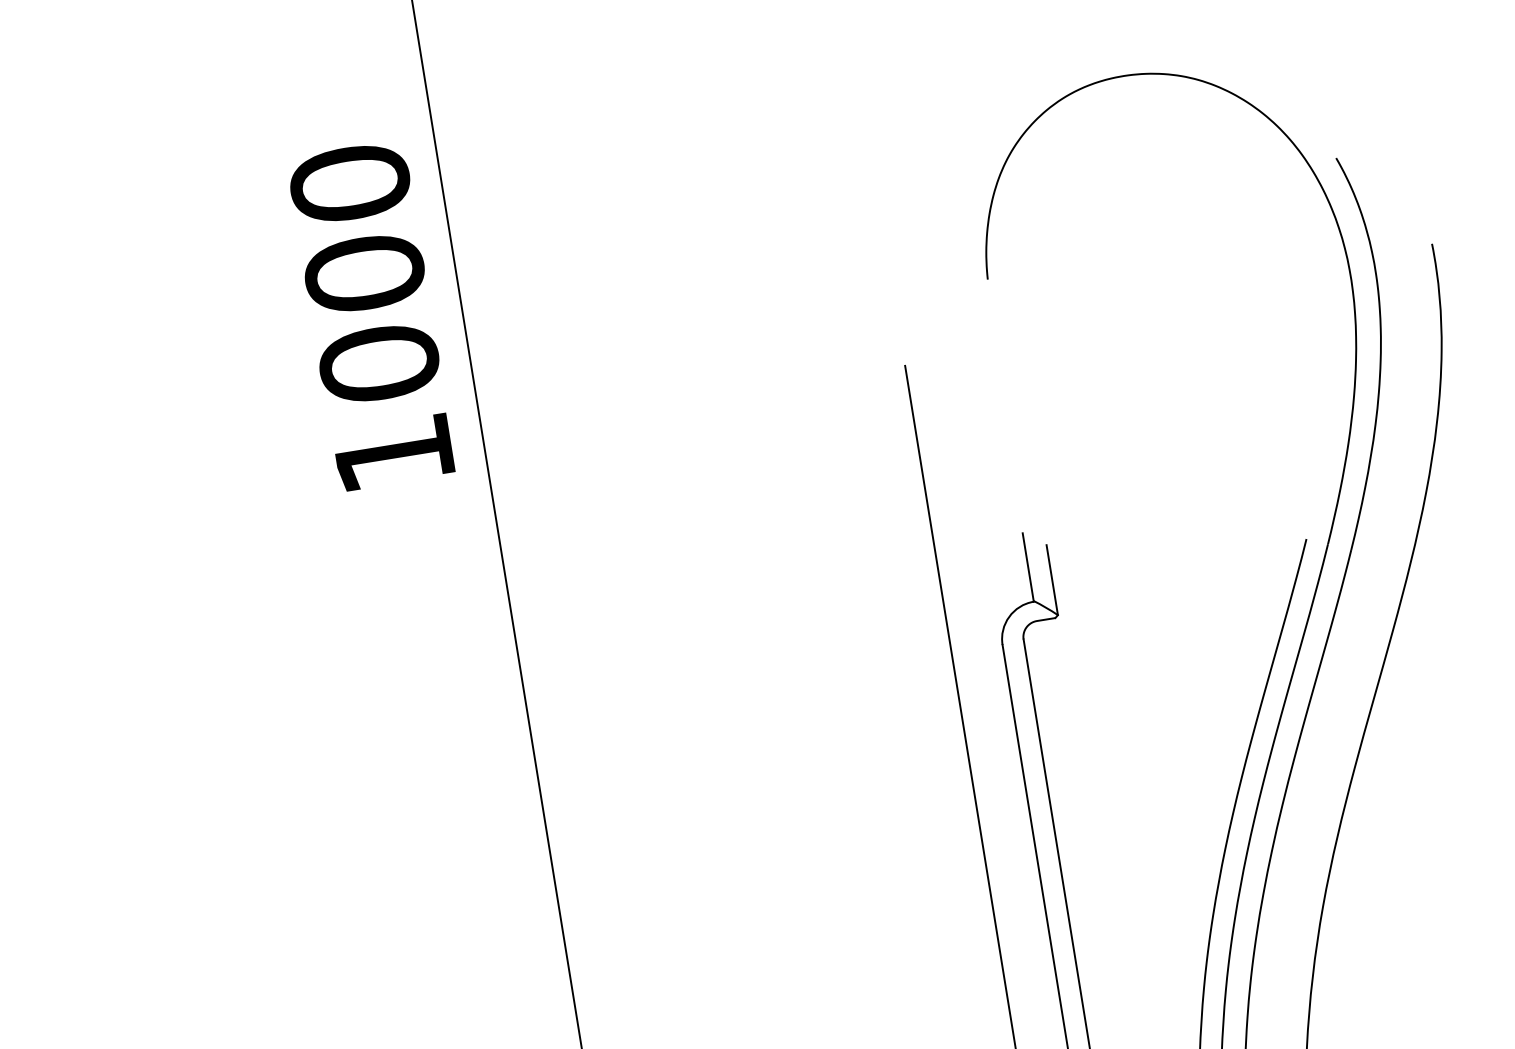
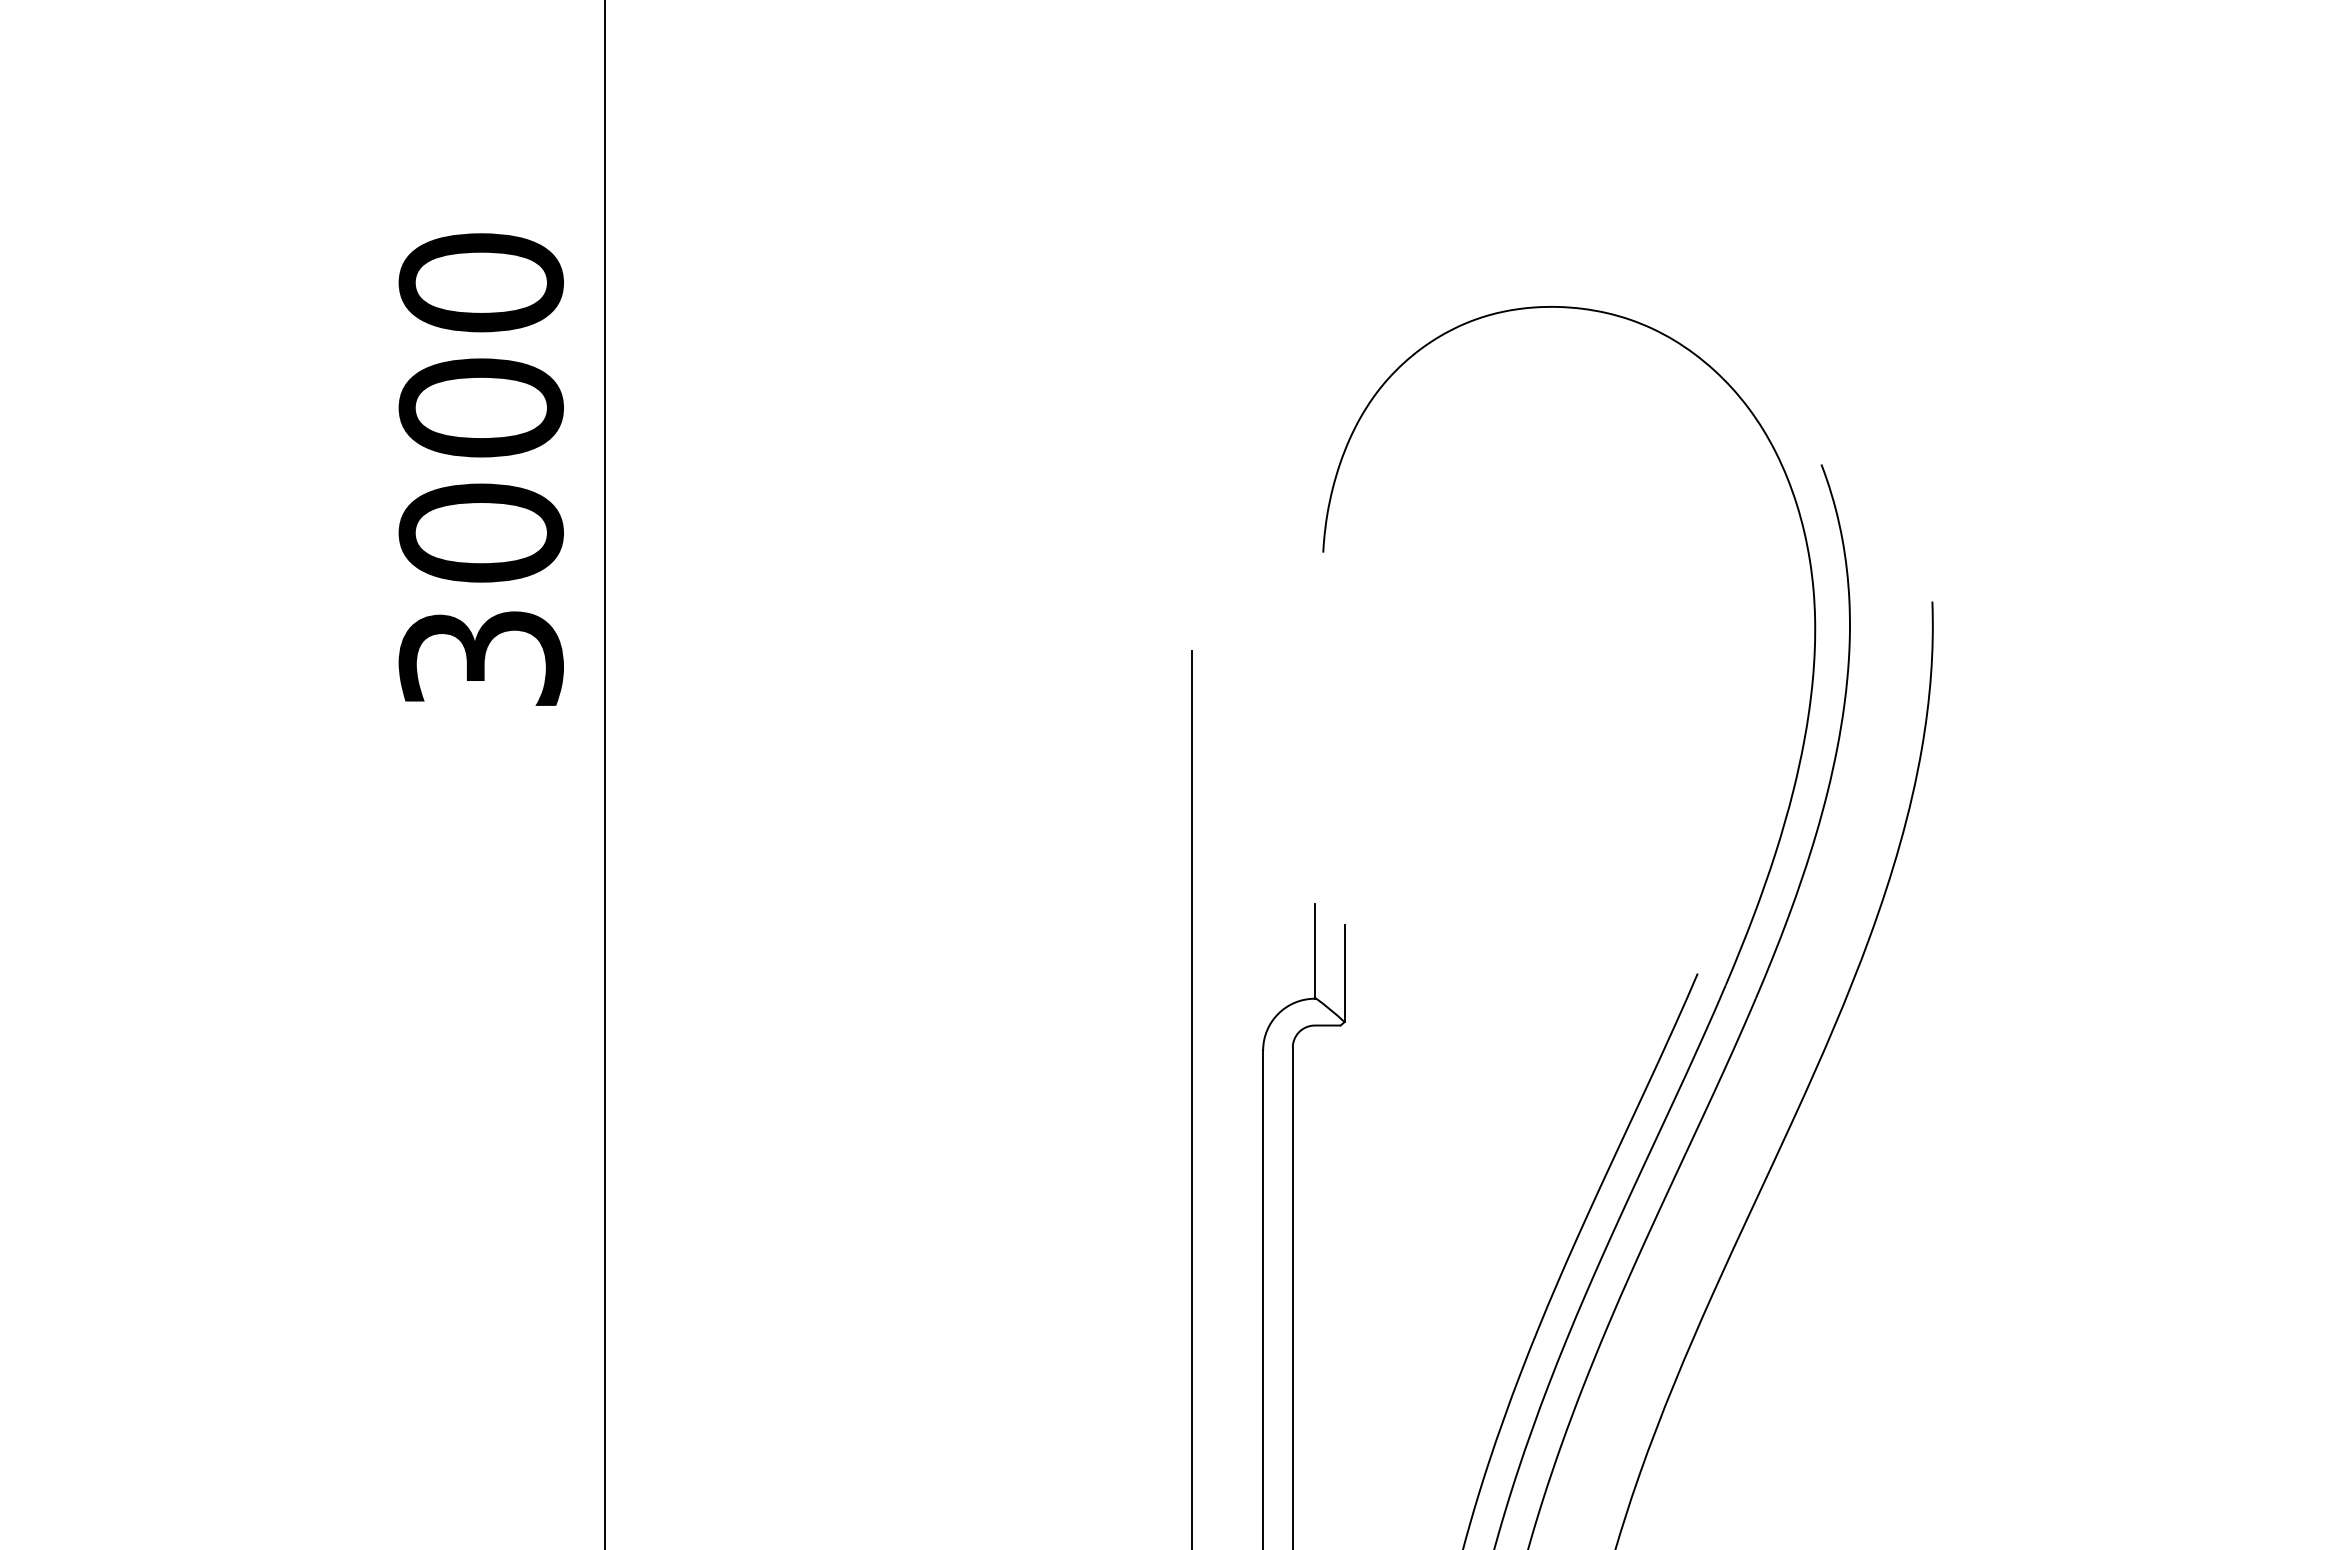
text: (393, 454) -> (480, 658), 1000 -> 3000

